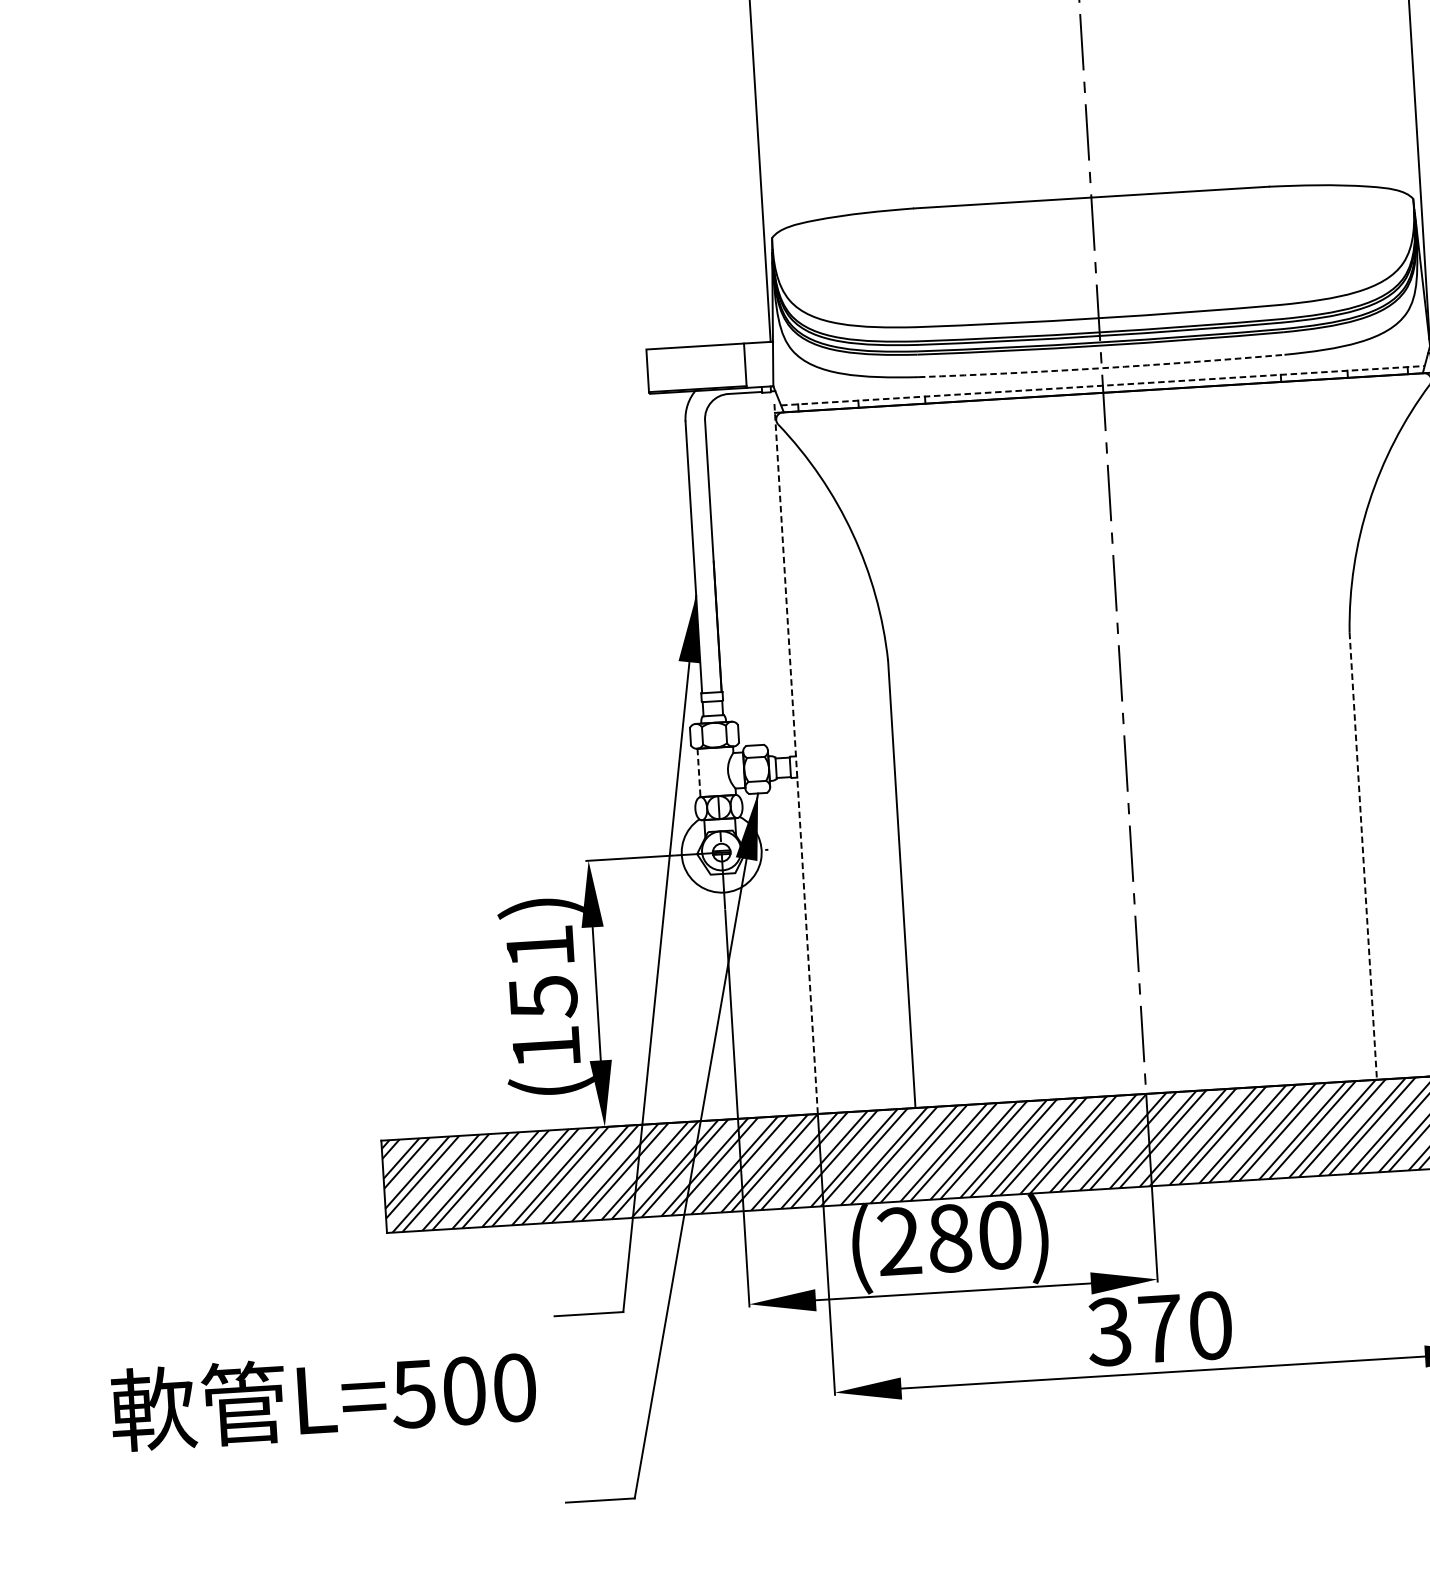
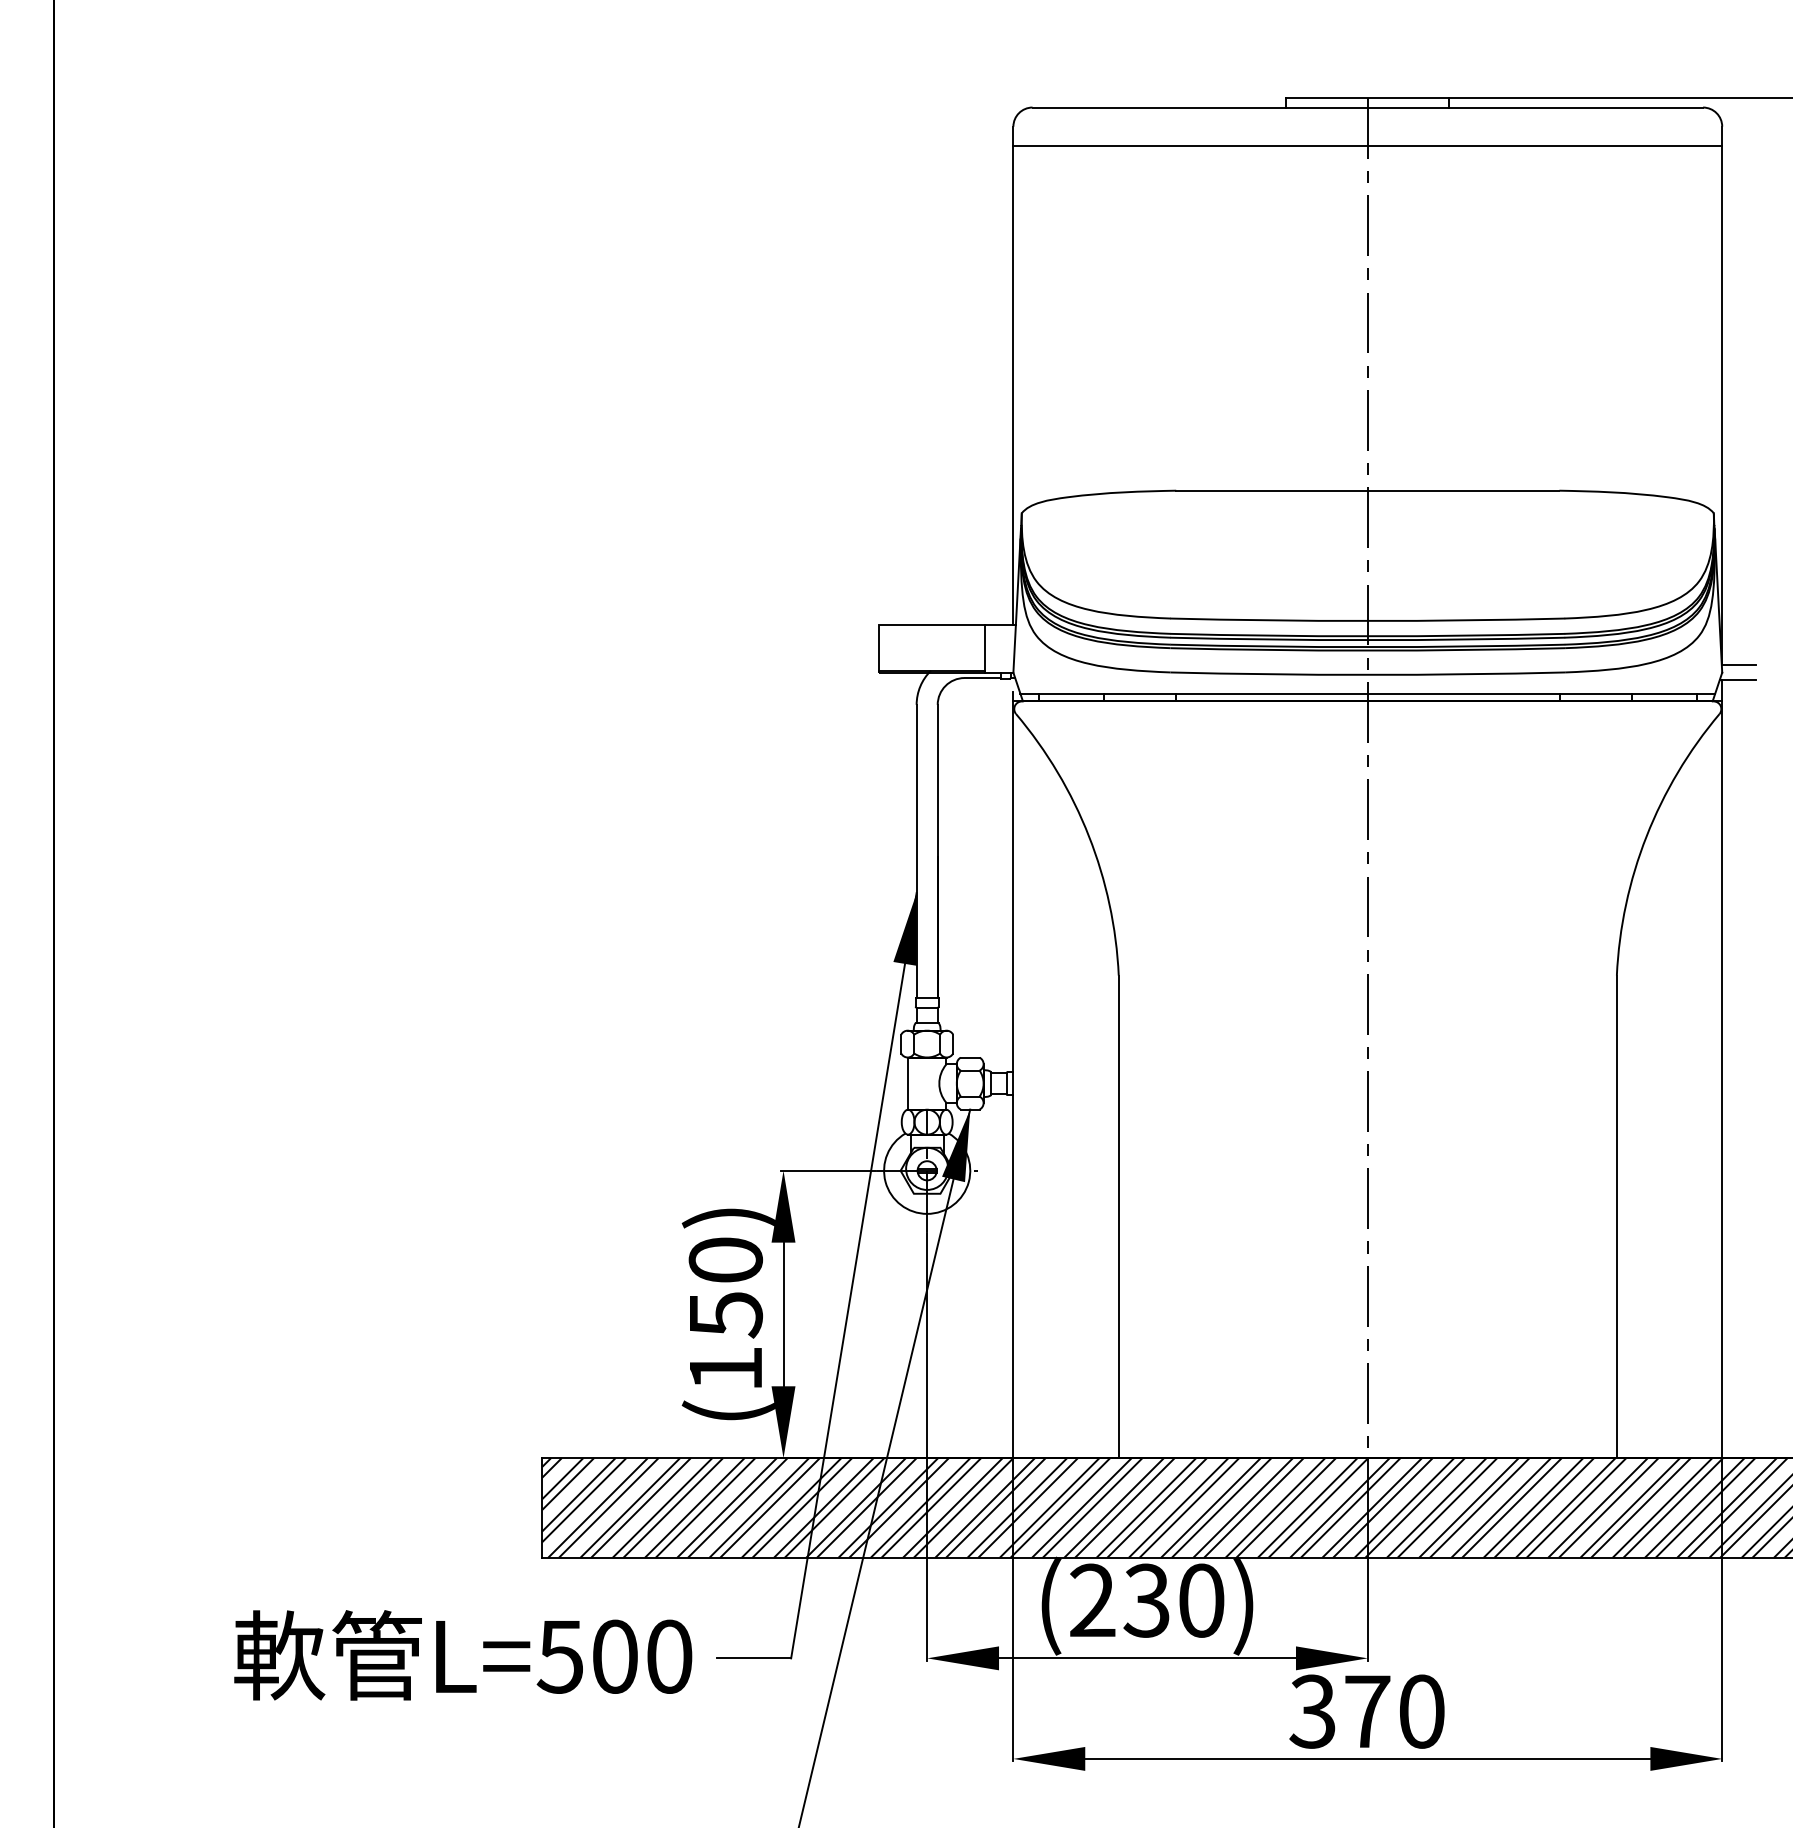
arc: (1101, 367) -> (1367, 674), dashed -> solid
line: (1103, 385) -> (1368, 693), dashed -> solid
line: (796, 759) -> (1013, 1075), dashed -> solid
line: (699, 773) -> (908, 1084), dashed -> solid
line: (1362, 856) -> (1616, 1217), dashed -> solid
text: (539, 946) -> (725, 1259), (151) -> (150)
text: (949, 1238) -> (1146, 1600), (280) -> (230)
text: (323, 1398) -> (463, 1655), moved

